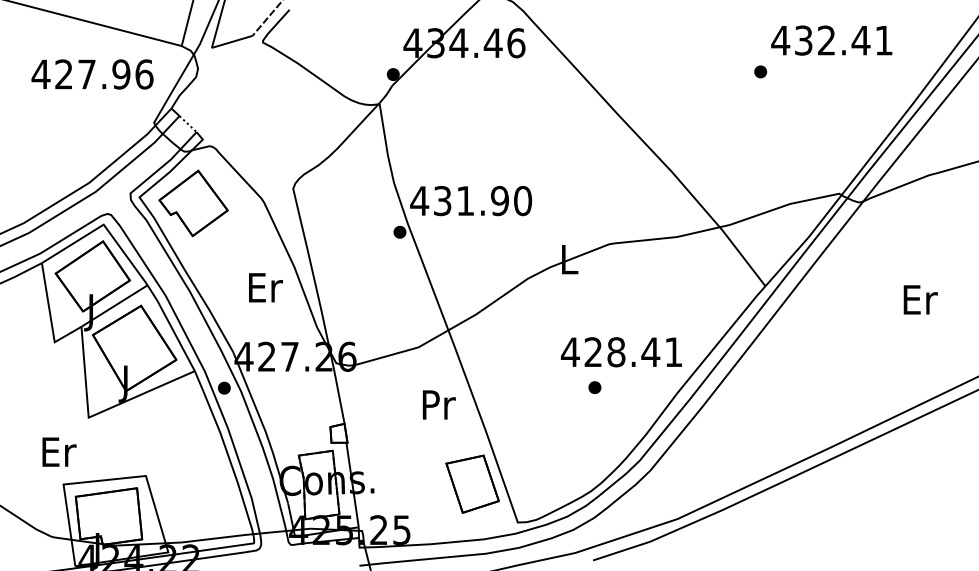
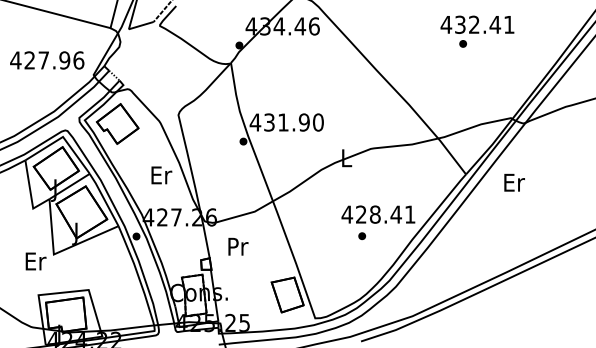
text: (831, 40) -> (477, 24), moved
text: (92, 74) -> (47, 60), moved
text: (920, 299) -> (514, 182), moved
text: (439, 404) -> (238, 246), moved
text: (58, 452) -> (35, 261), moved

